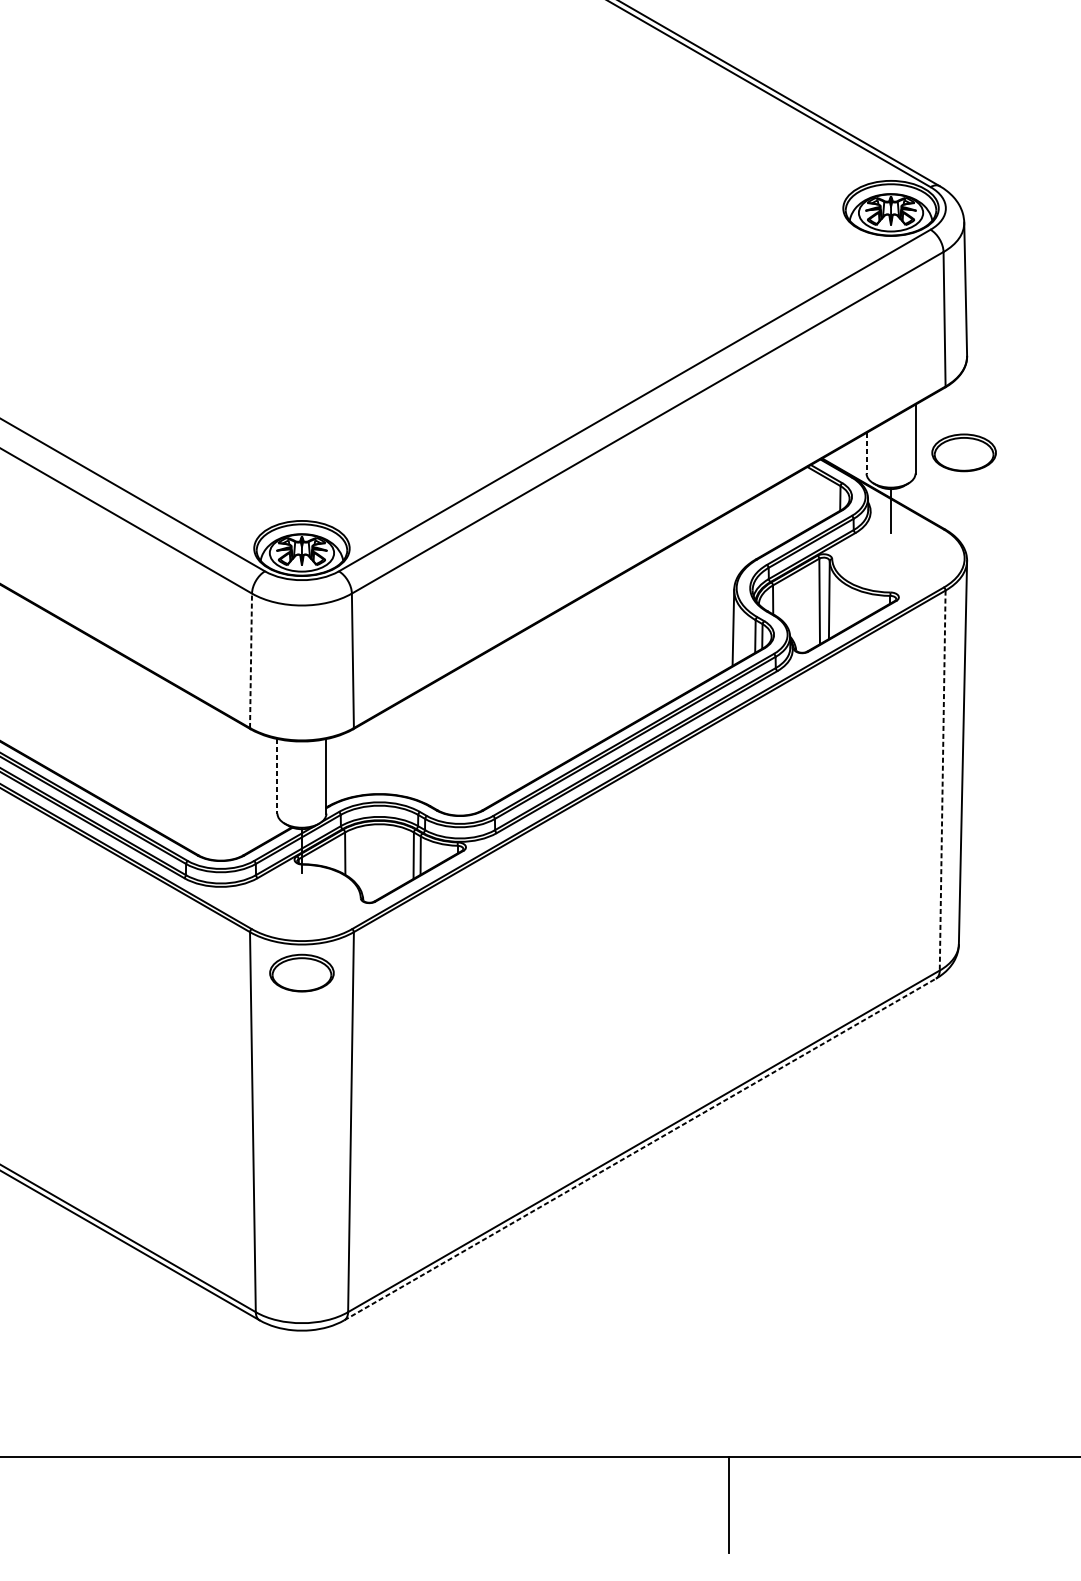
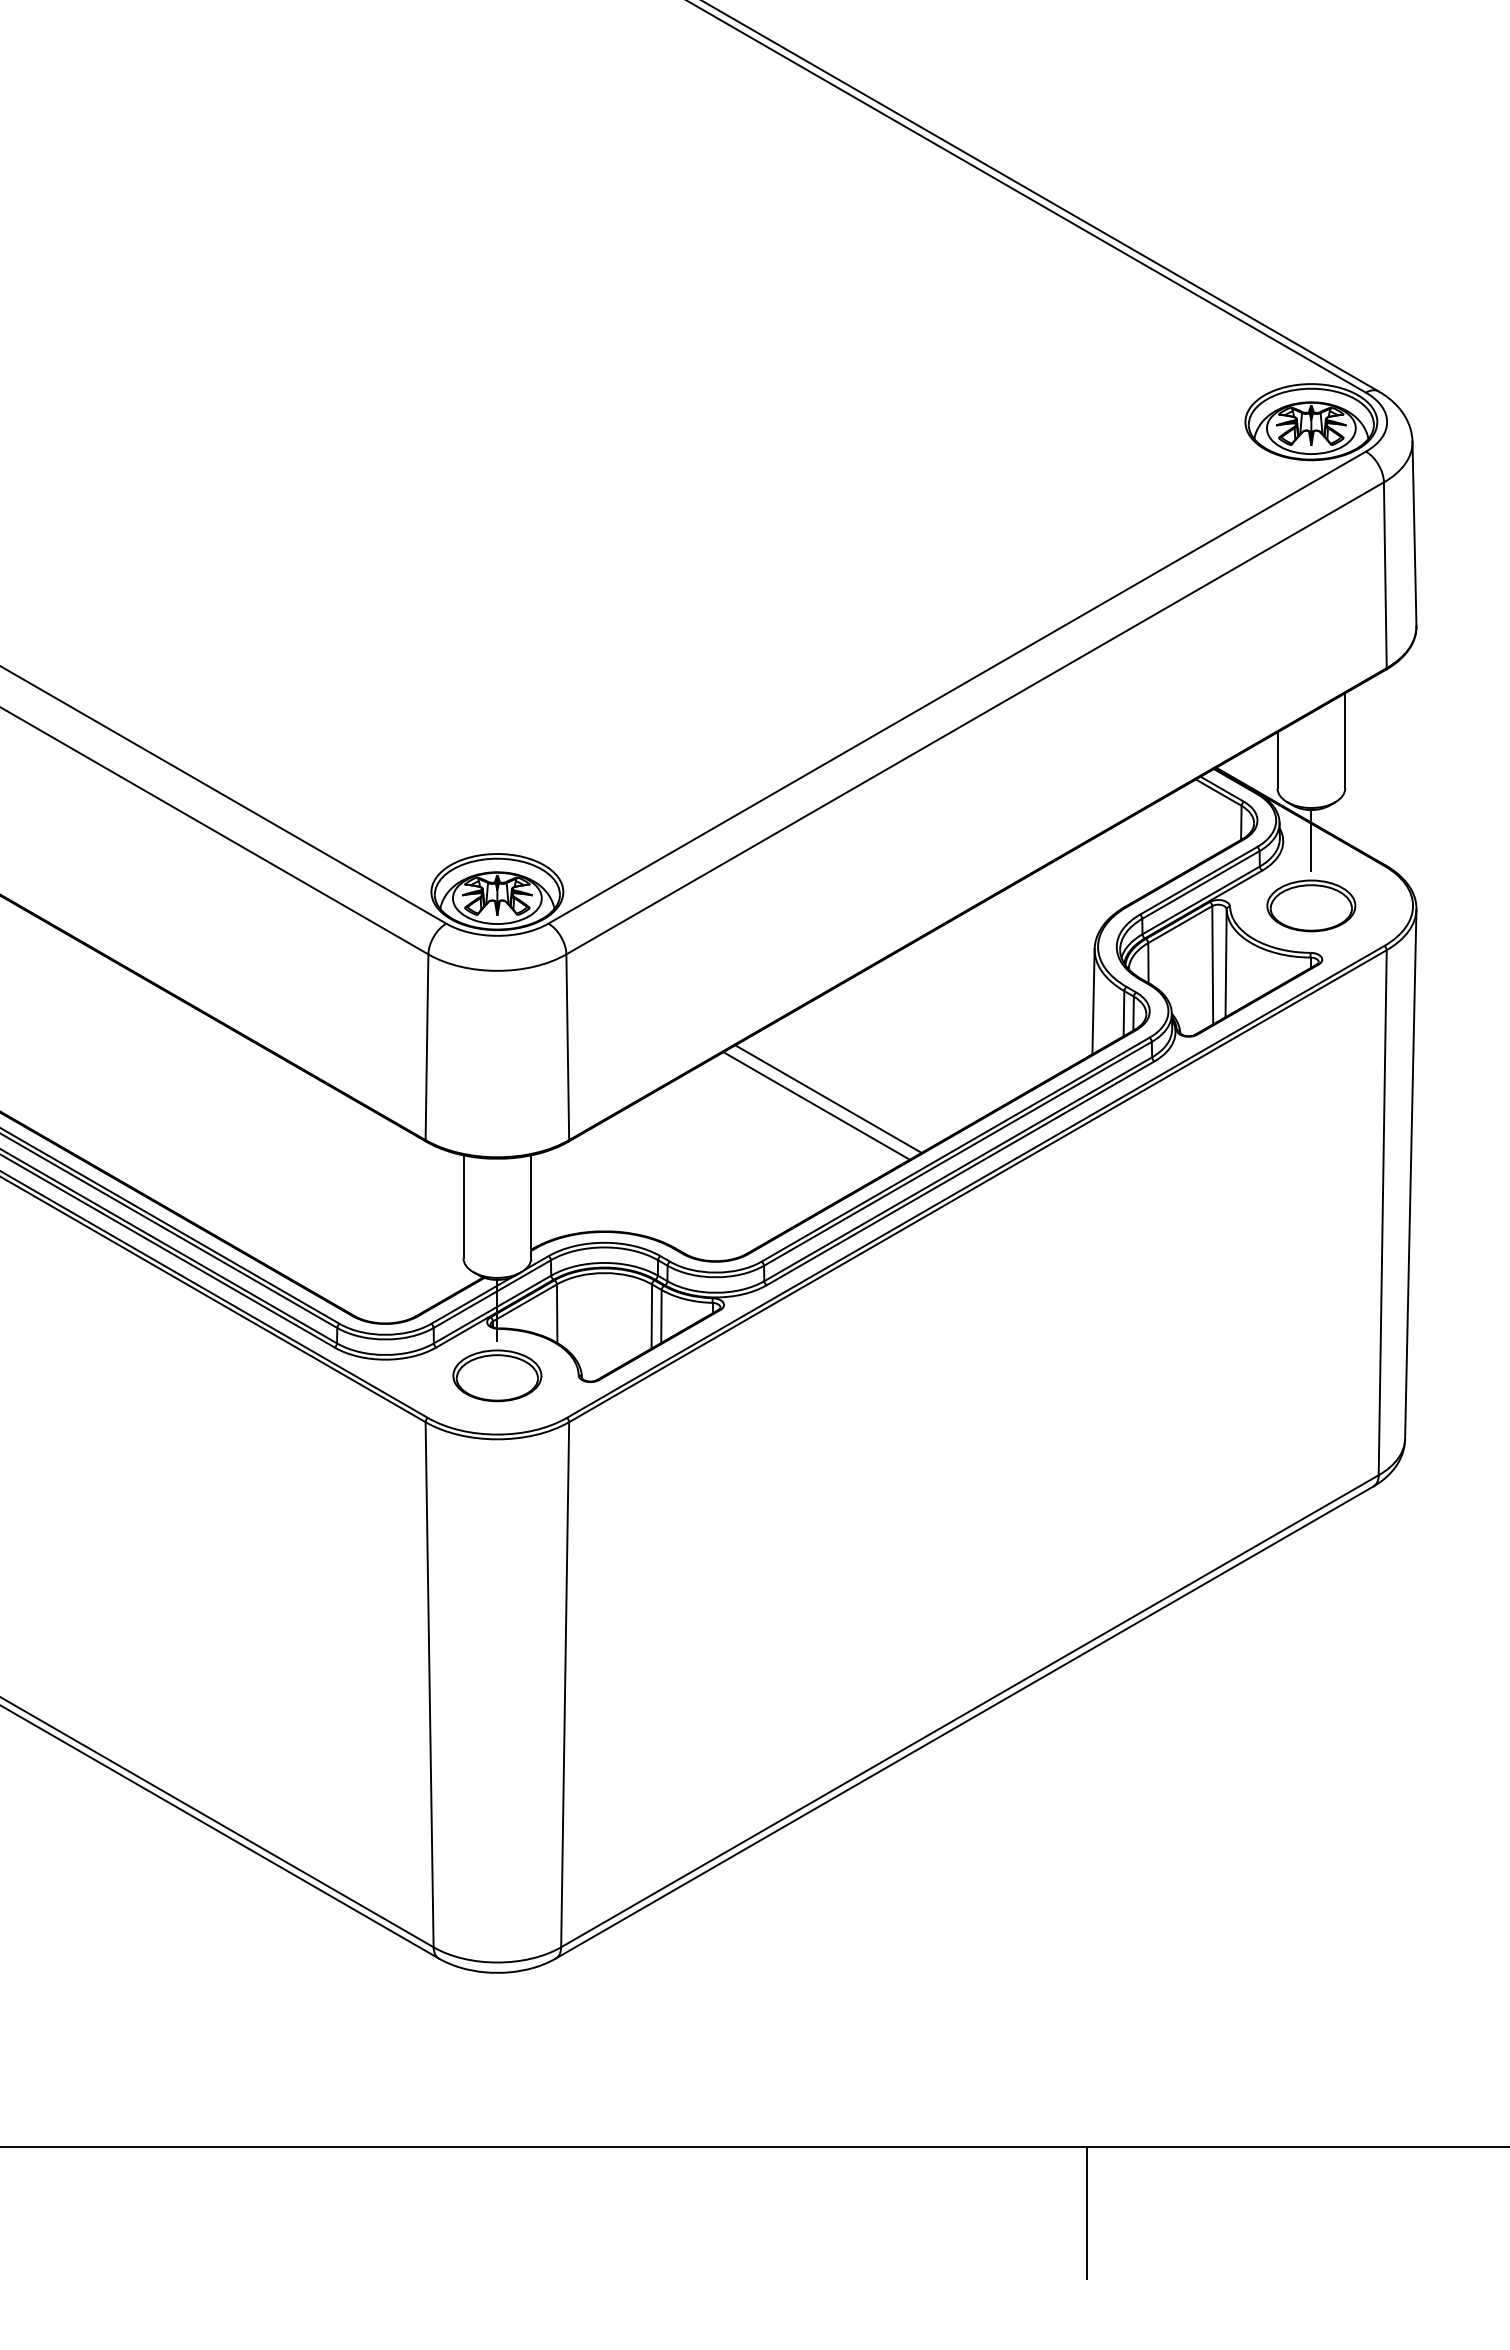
part: (964, 452) -> (1311, 905), moved
line: (866, 453) -> (1277, 760), dashed -> solid
line: (251, 660) -> (427, 1047), dashed -> solid
line: (541, 697) -> (828, 1098), added
line: (532, 702) -> (816, 1105), added
line: (277, 776) -> (463, 1206), dashed -> solid
line: (942, 780) -> (1382, 1212), dashed -> solid
part: (302, 972) -> (497, 1375), moved
line: (640, 1149) -> (965, 1722), dashed -> solid

